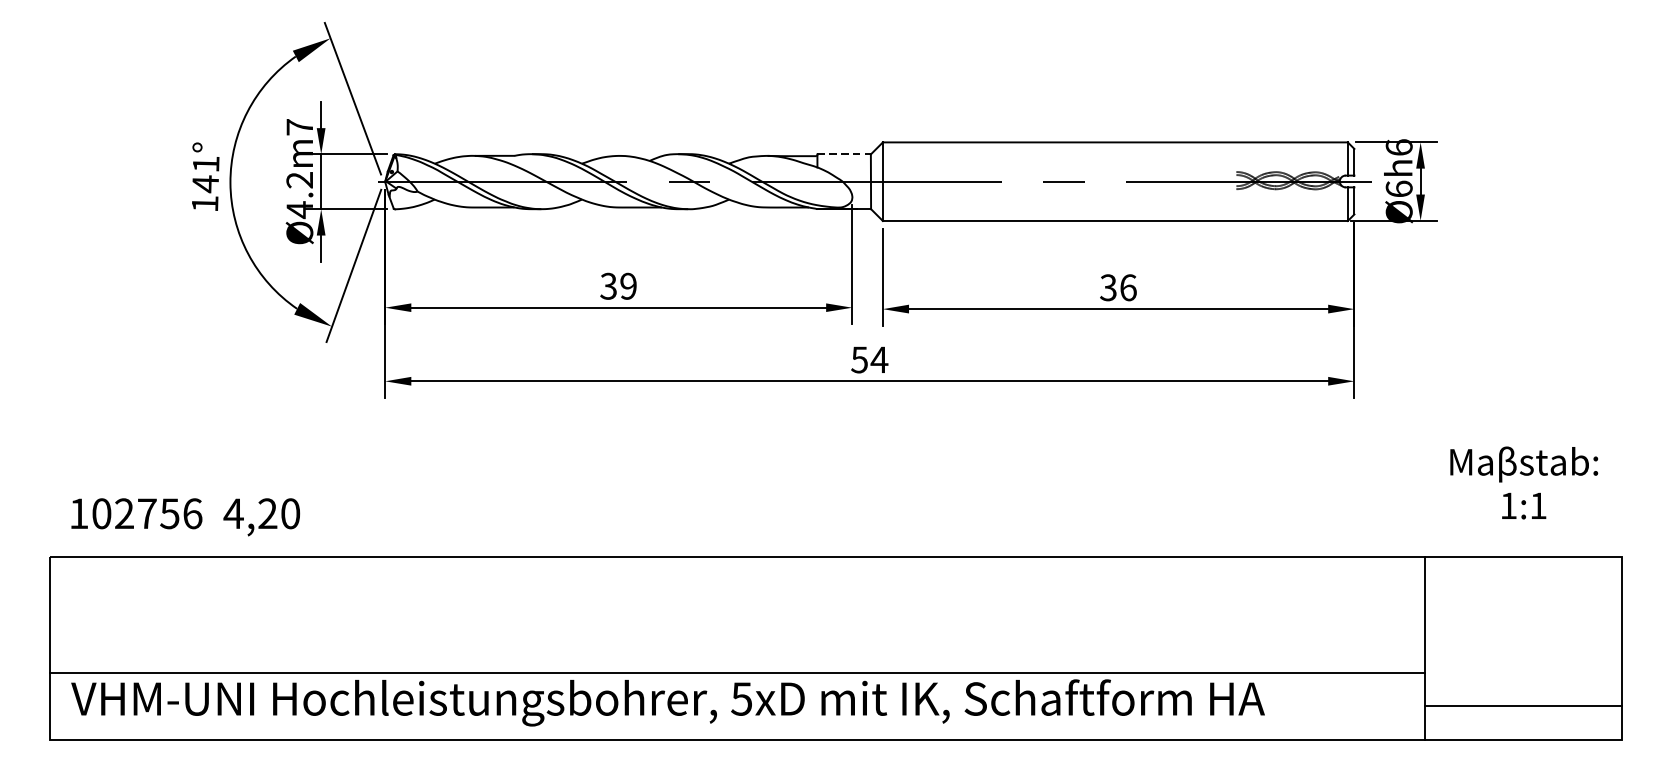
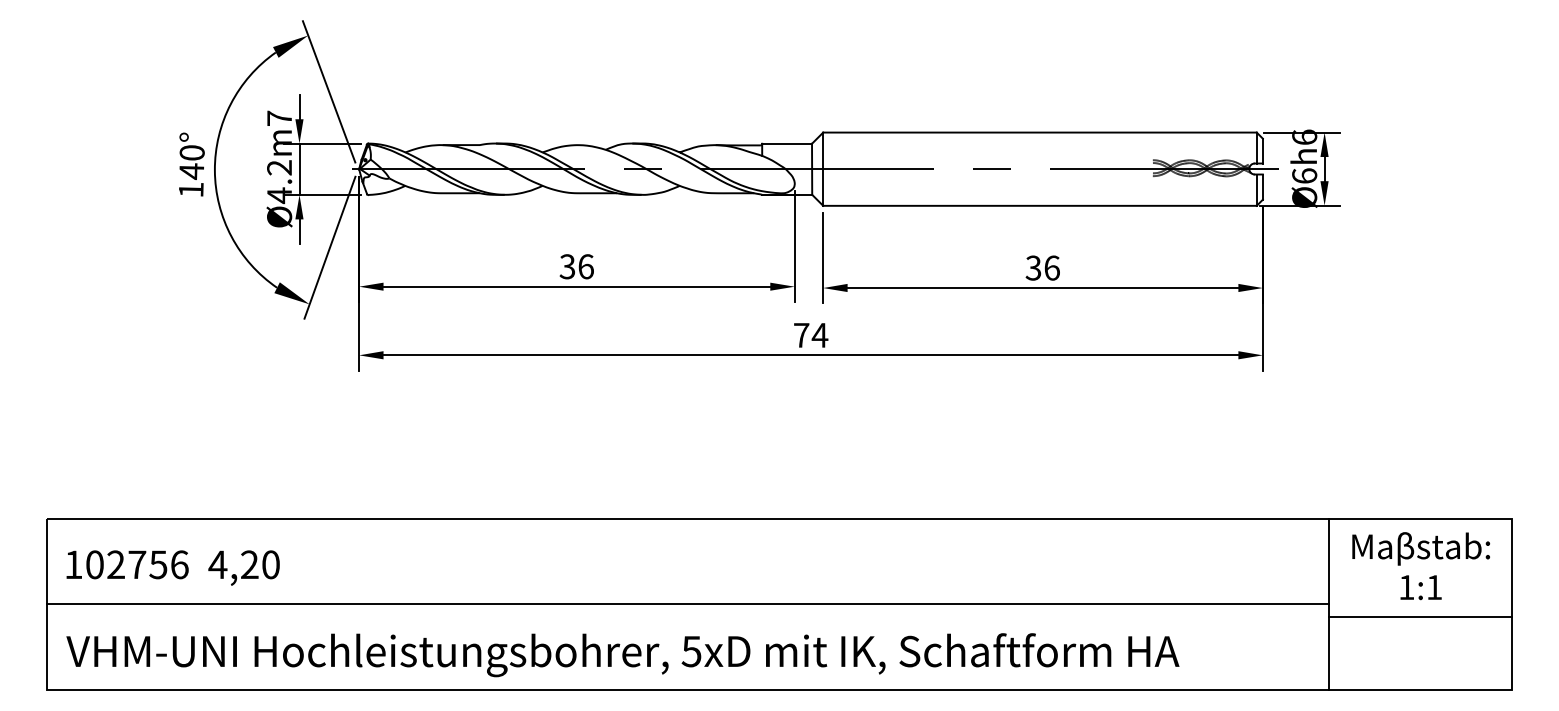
line: (844, 154) -> (787, 143), dashed -> solid
text: (205, 163) -> (191, 152), 141° -> 140°
text: (627, 286) -> (585, 266), 39 -> 36
text: (859, 360) -> (801, 335), 54 -> 74
text: (1524, 483) -> (1421, 566), moved
text: (184, 516) -> (172, 567), moved
line: (737, 673) -> (687, 604), moved
line: (1523, 706) -> (1420, 616), moved

